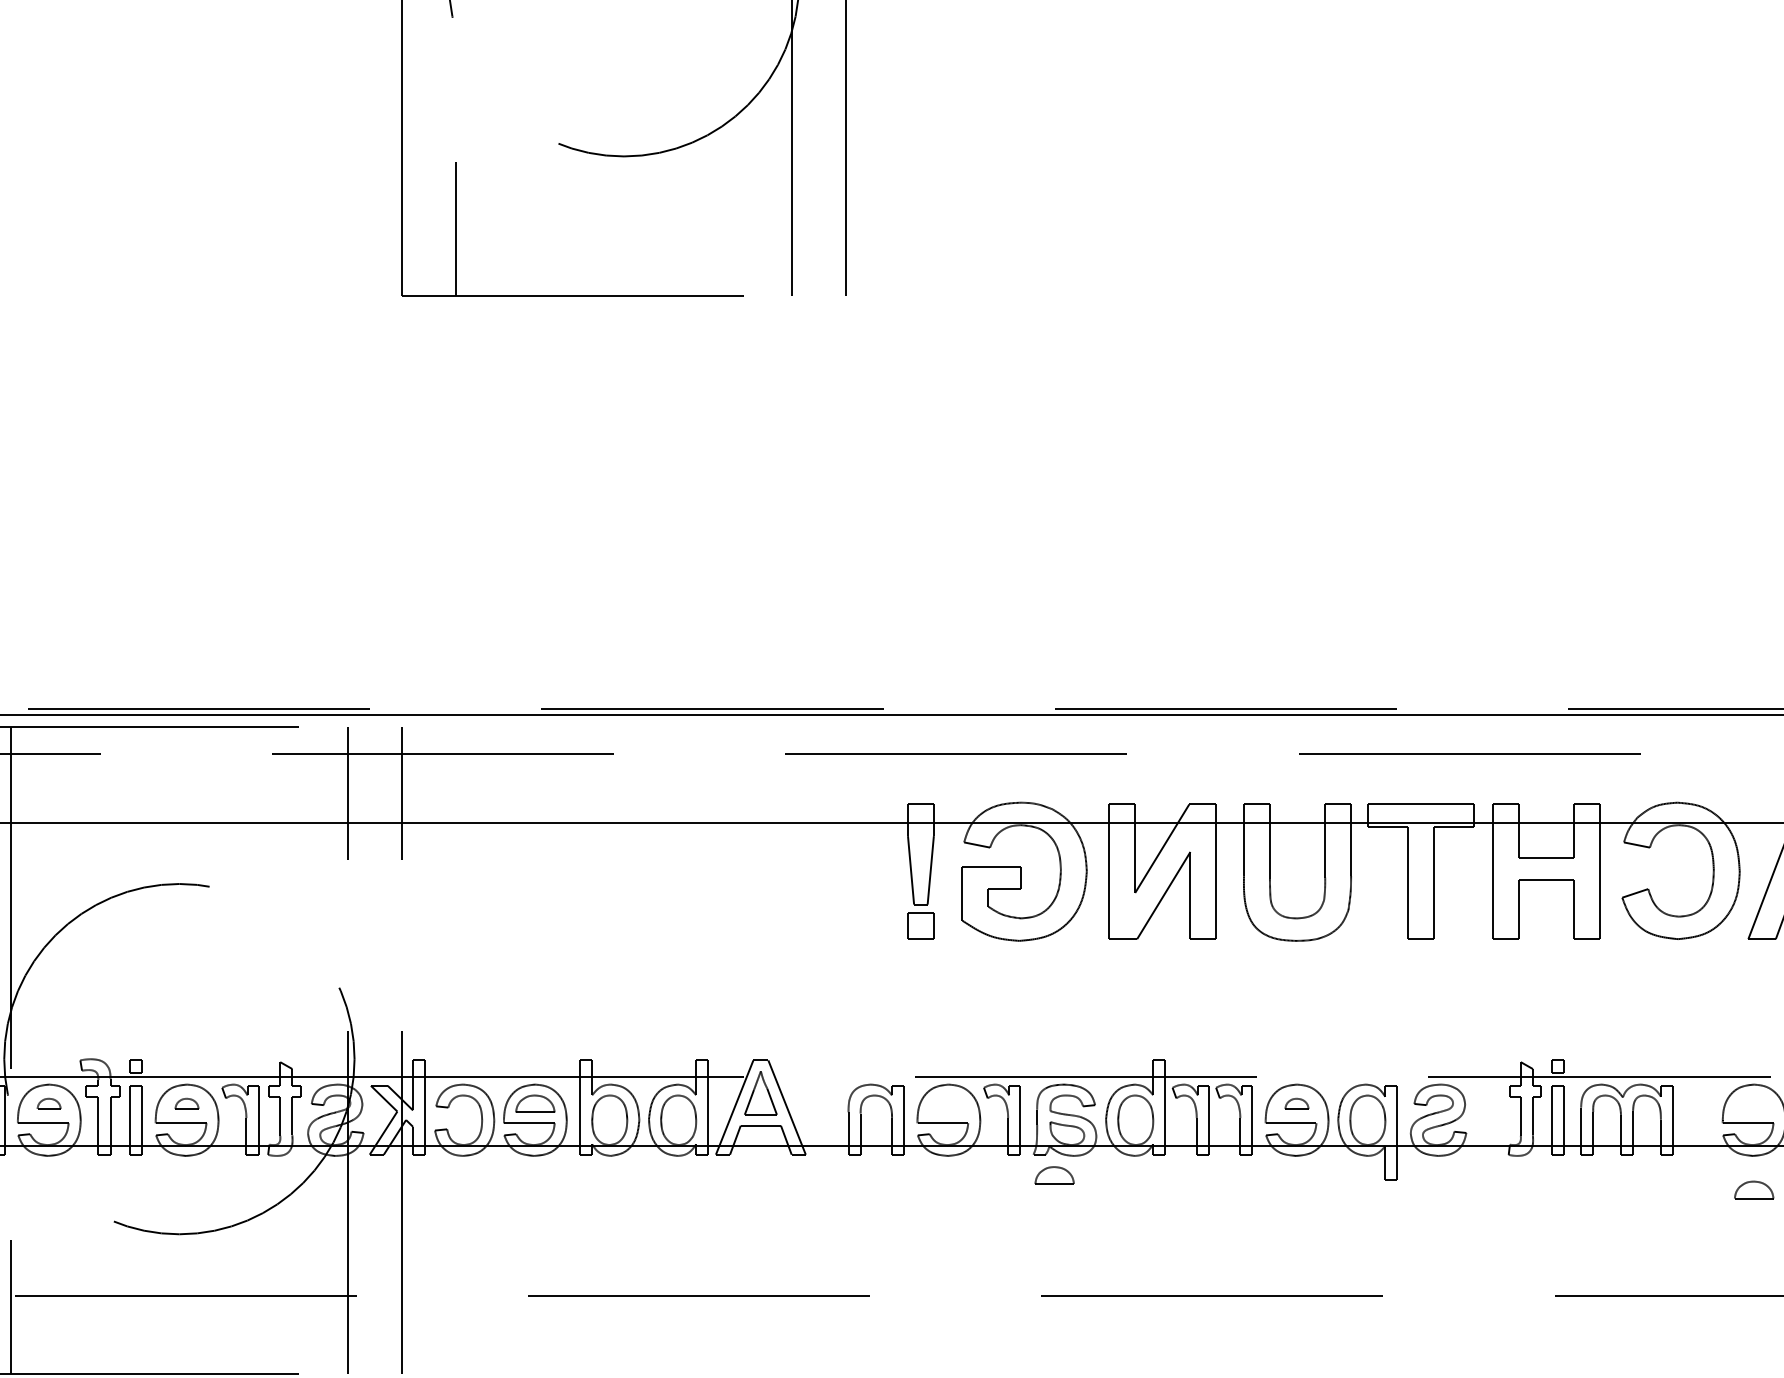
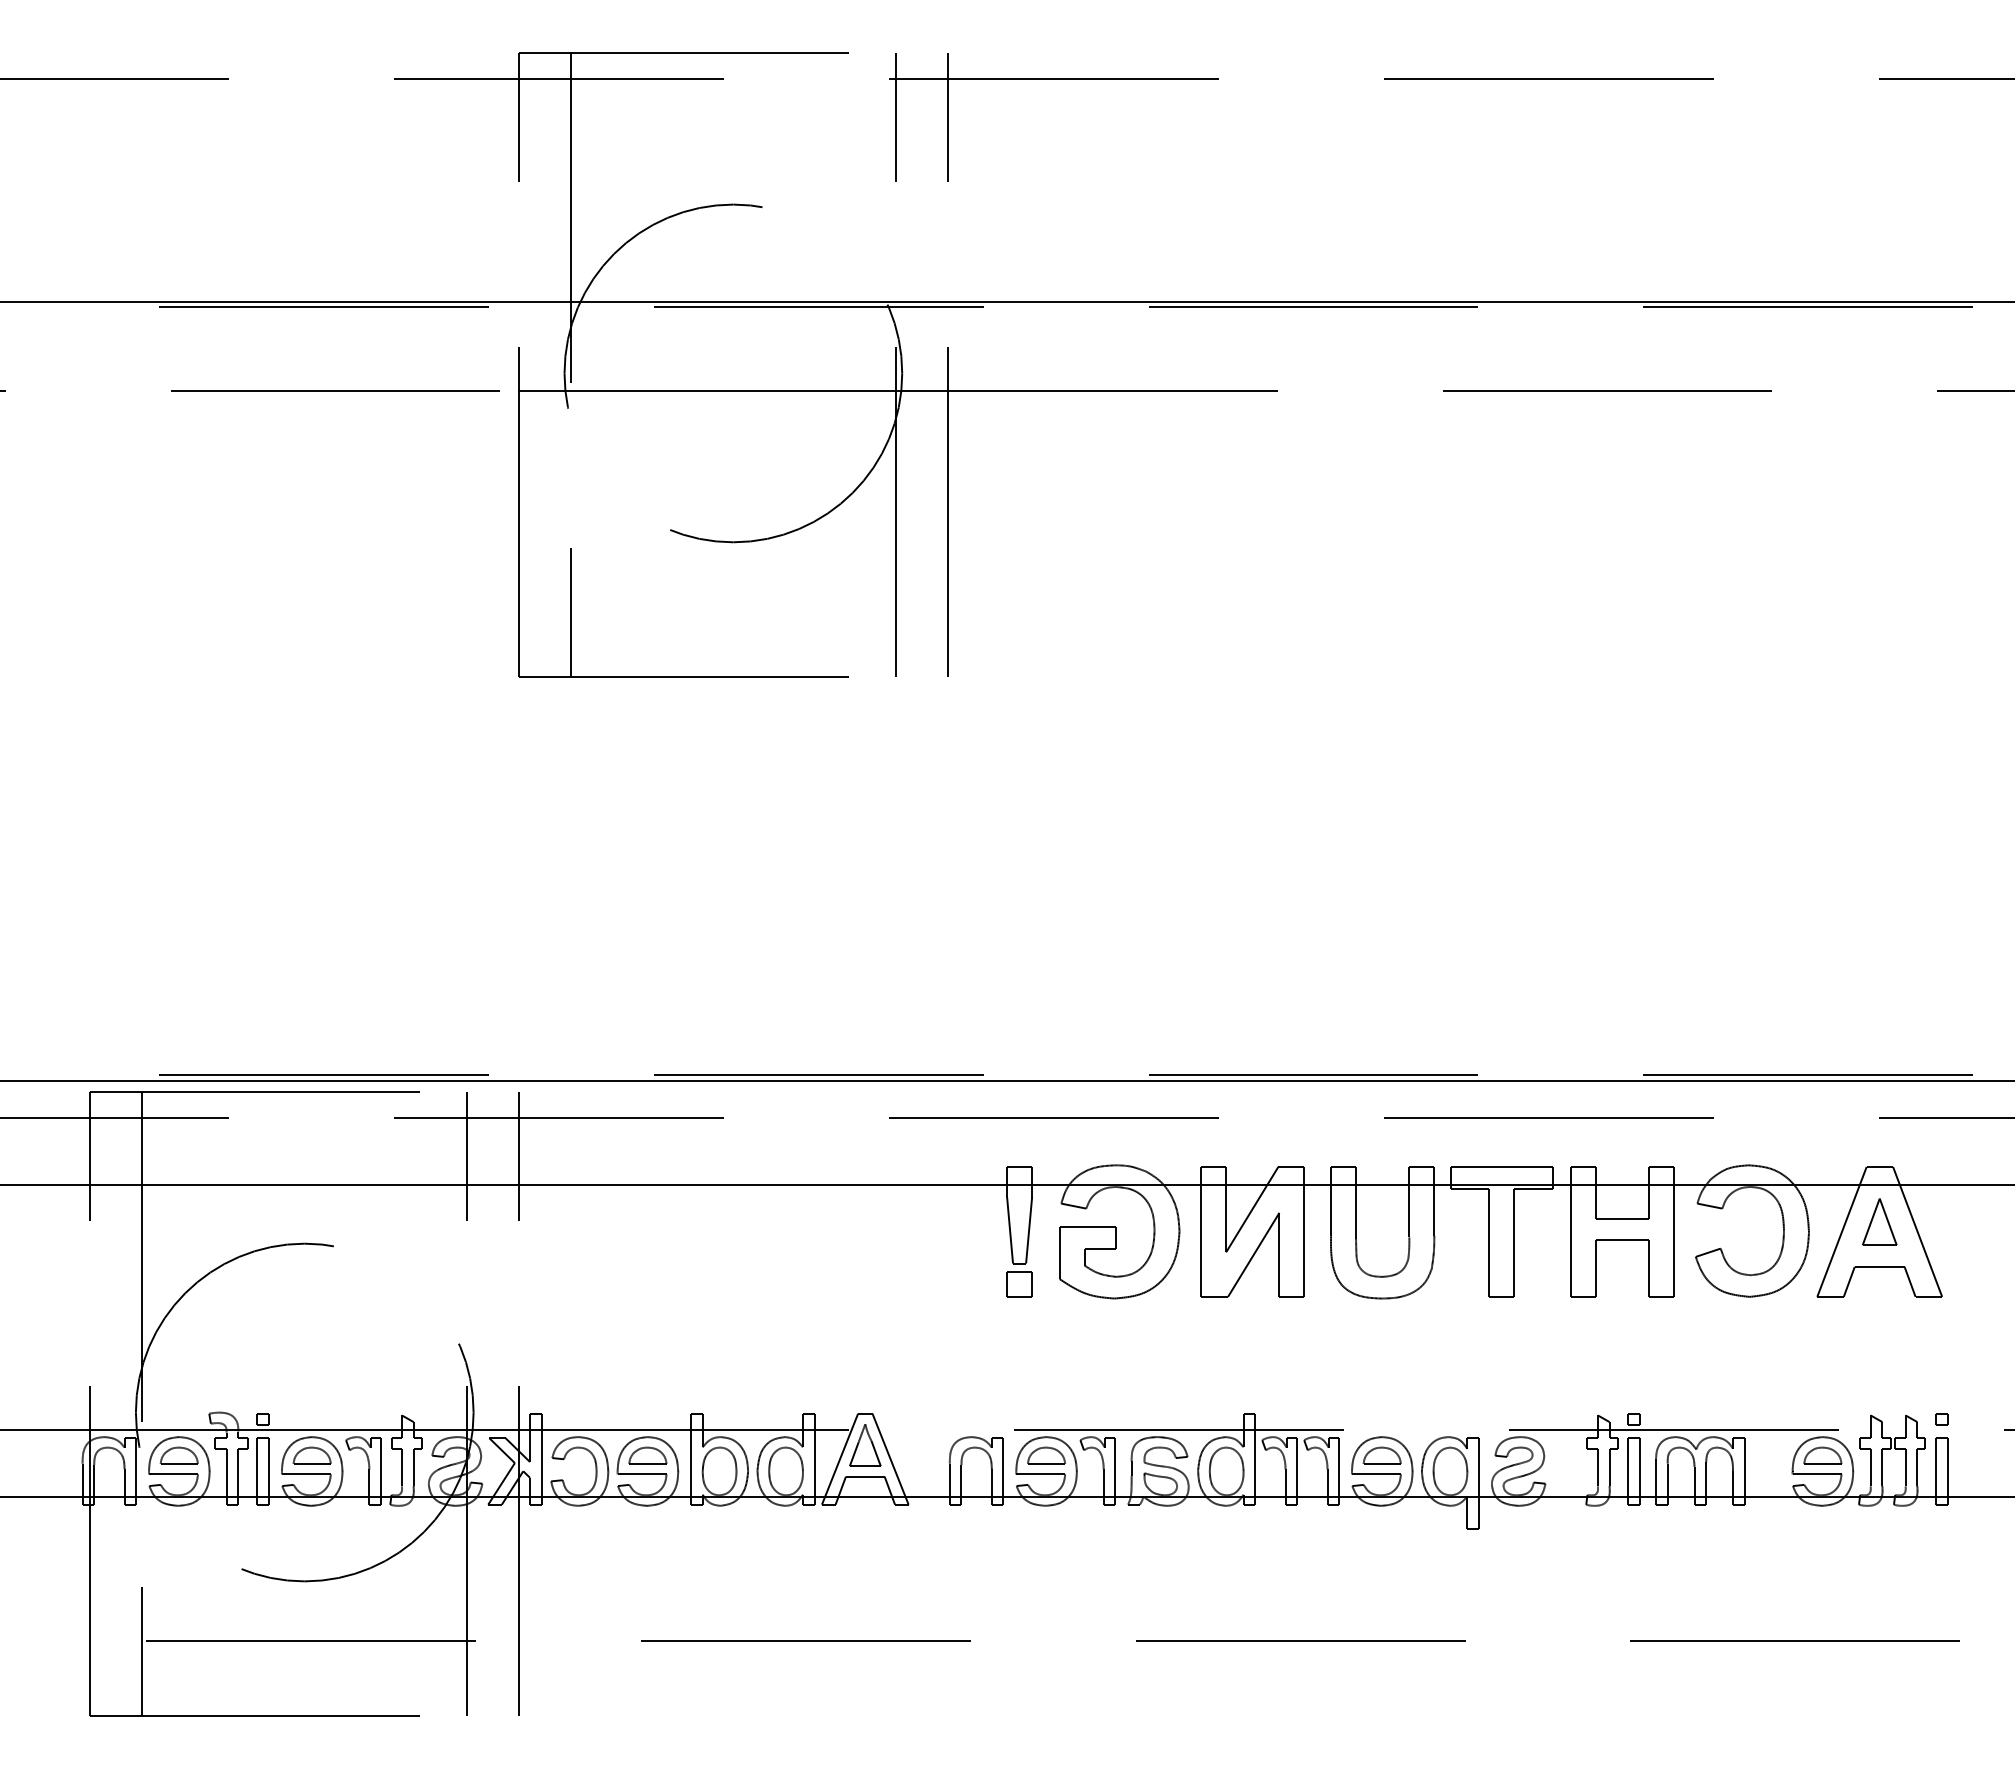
part: (48, 1103) -> (178, 1455), size x1.67
part: (186, 1103) -> (311, 1455), size x1.67
part: (1296, 1103) -> (1381, 1455), size x1.67
part: (1054, 1175) -> (1046, 1455), moved
part: (1753, 1189) -> (1822, 1455), moved

